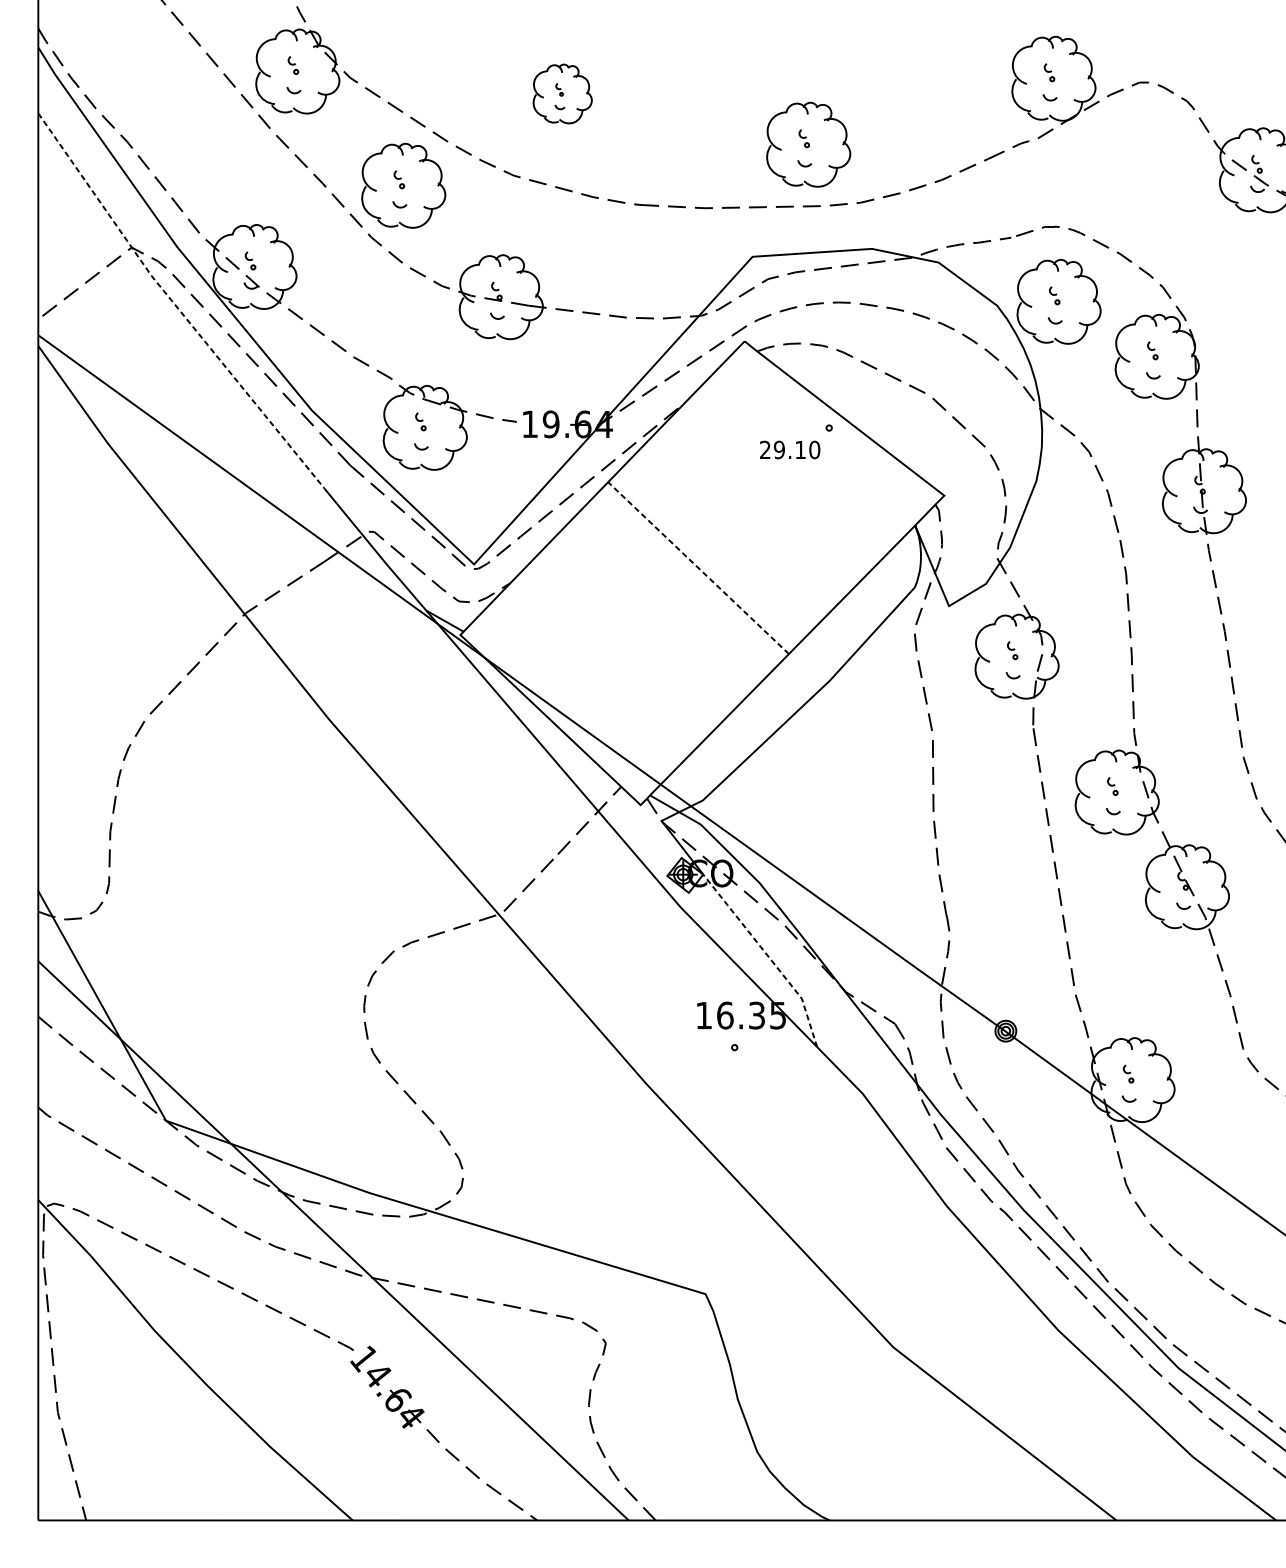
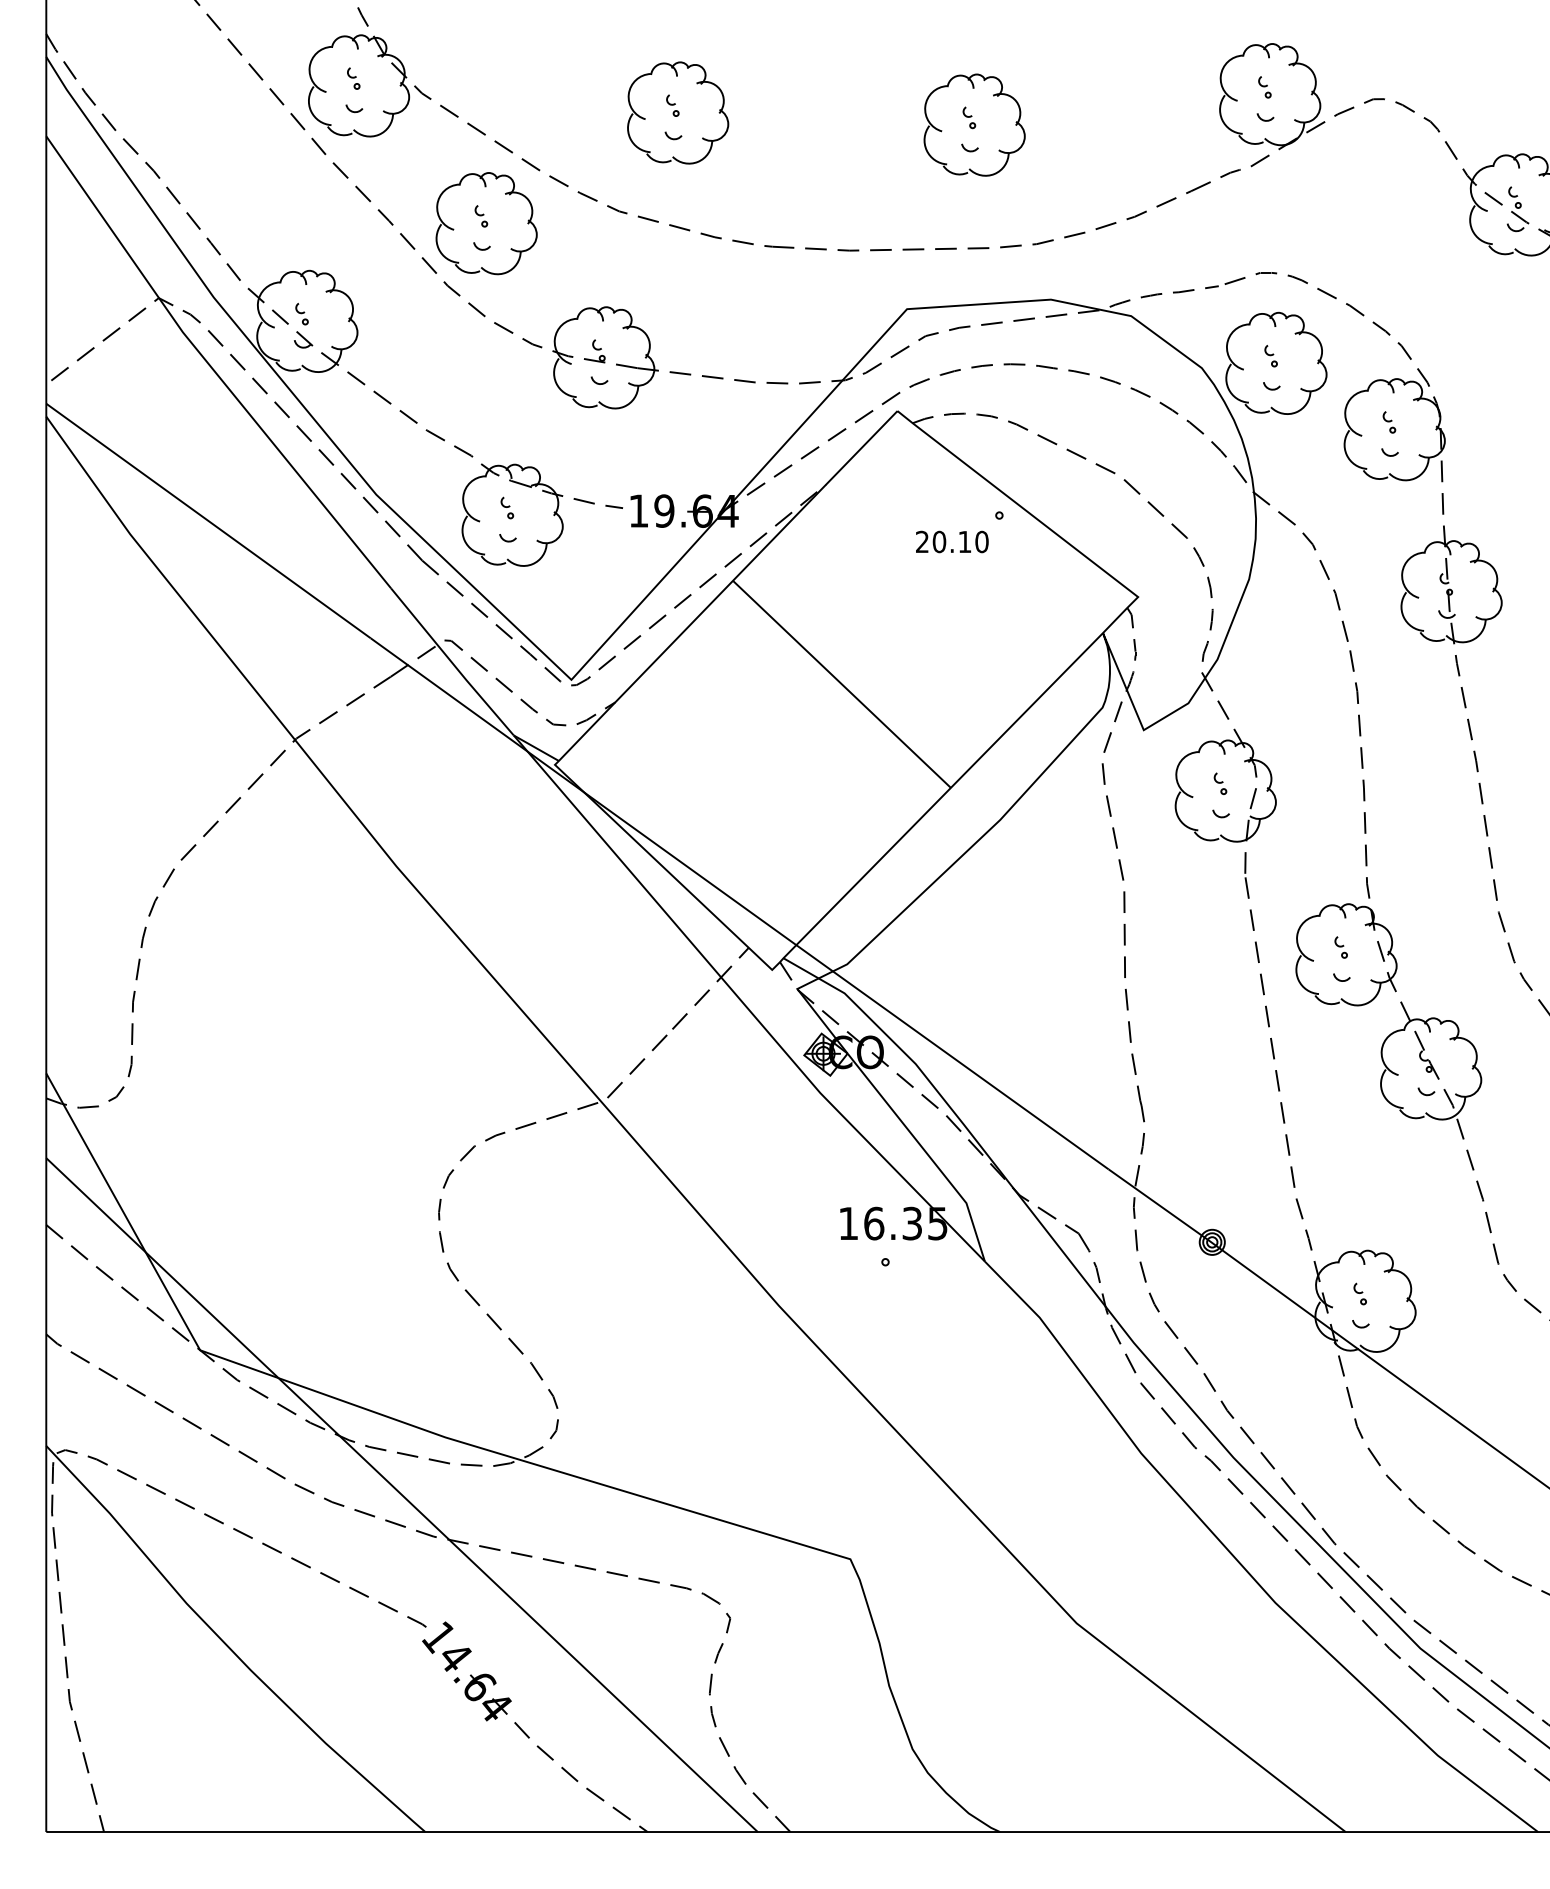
part: (562, 93) -> (678, 112), size x1.43
part: (808, 144) -> (974, 124), moved
line: (175, 305) -> (211, 367), dashed -> solid
text: (779, 450) -> (939, 542), 29.10 -> 20.10
line: (698, 568) -> (841, 684), dashed -> solid
line: (768, 956) -> (926, 1152), dashed -> solid

